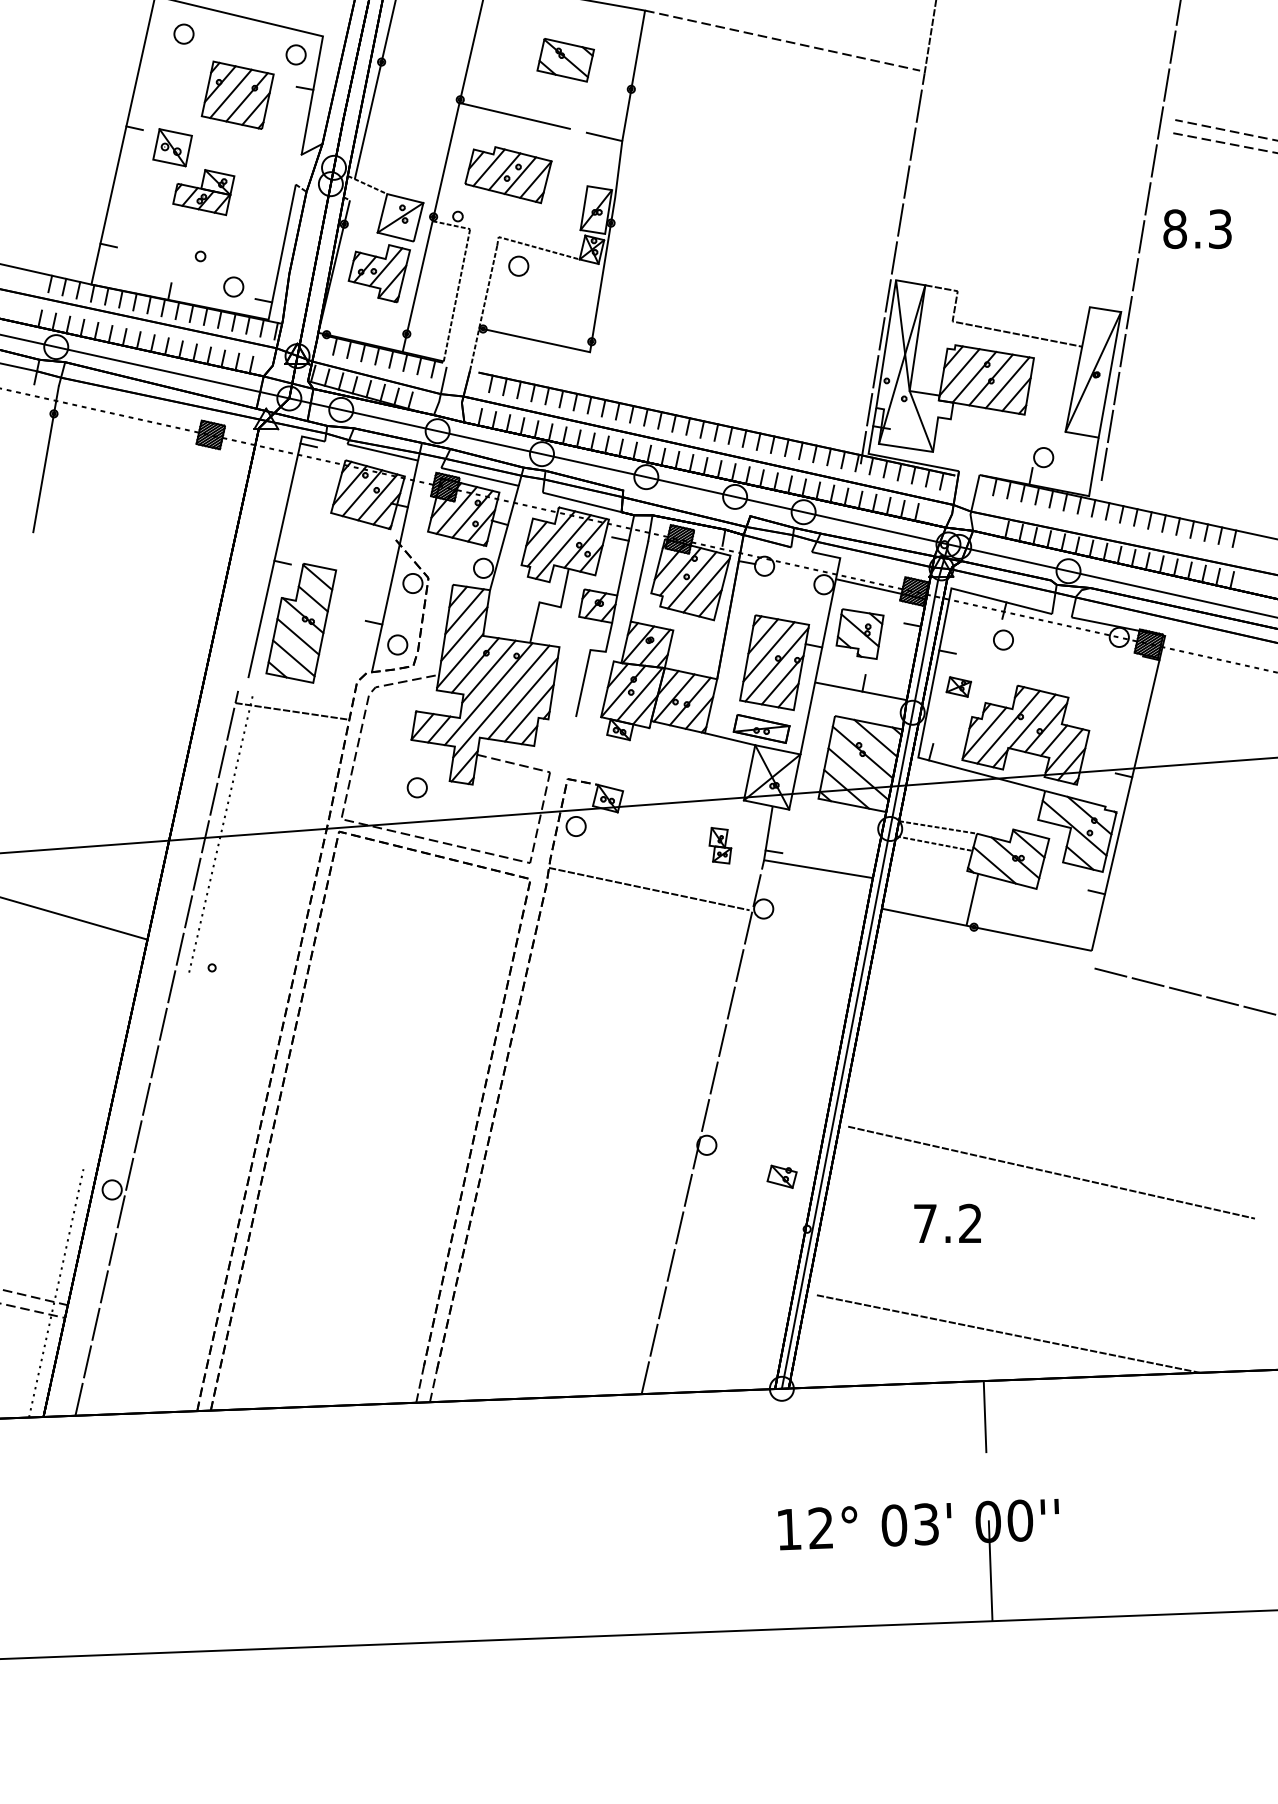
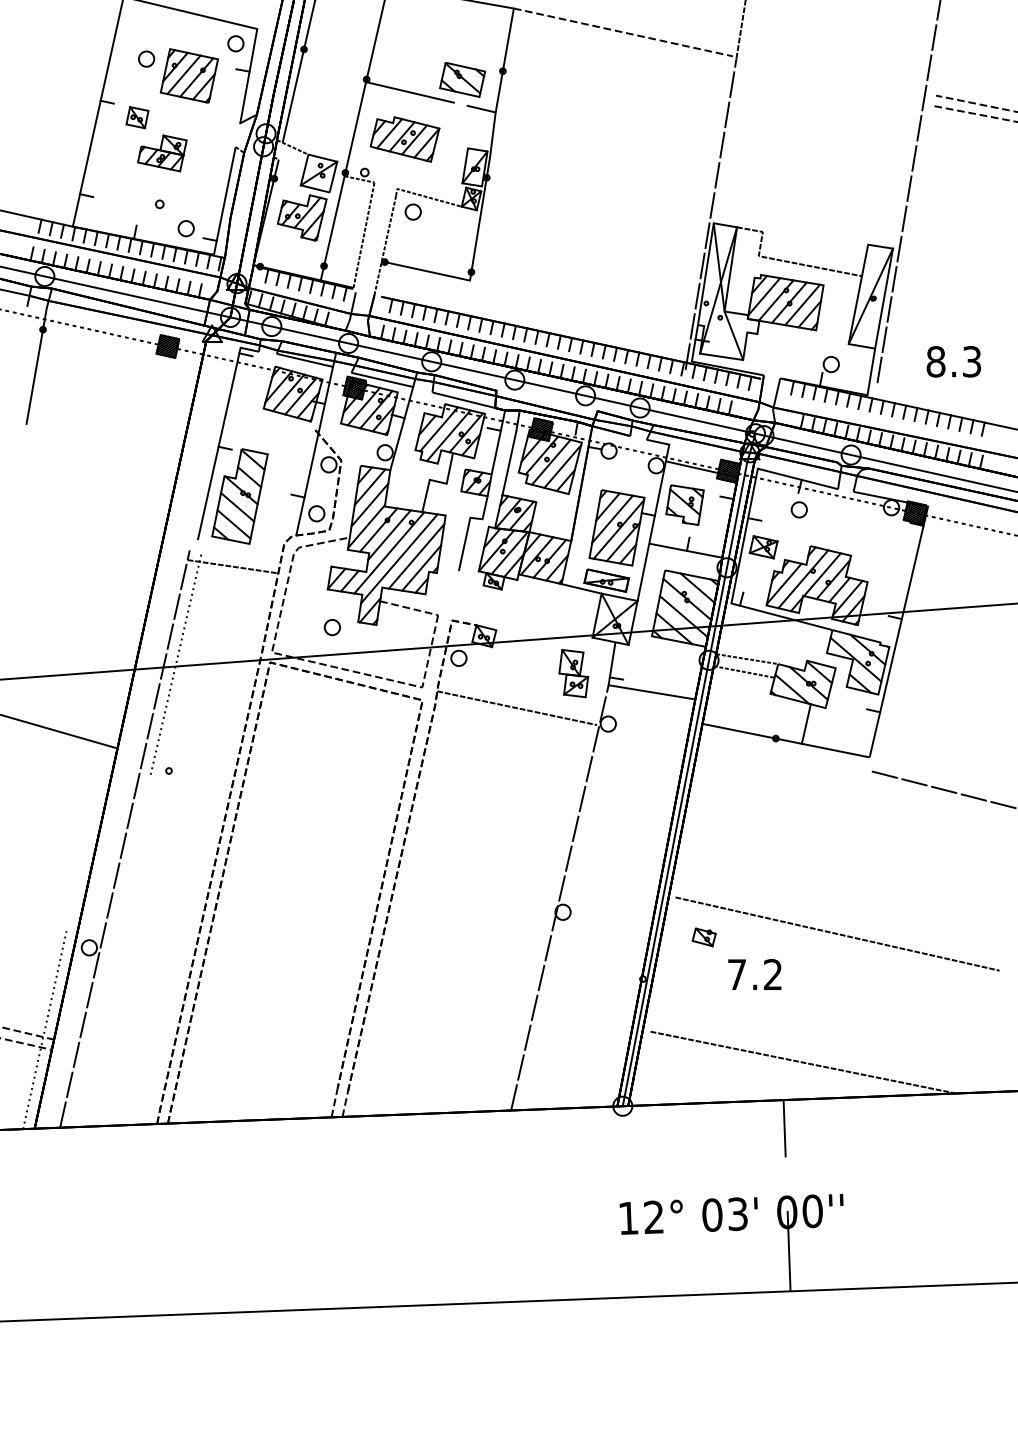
part: (183, 33) -> (146, 58), moved
part: (565, 60) -> (462, 80), moved
part: (172, 147) -> (137, 117), size x0.71
text: (1197, 229) -> (953, 362), moved
part: (958, 686) -> (763, 546), size x1.43
part: (720, 845) -> (573, 673), size x1.67
line: (971, 899) -> (805, 723), moved
part: (781, 1176) -> (703, 937), moved

